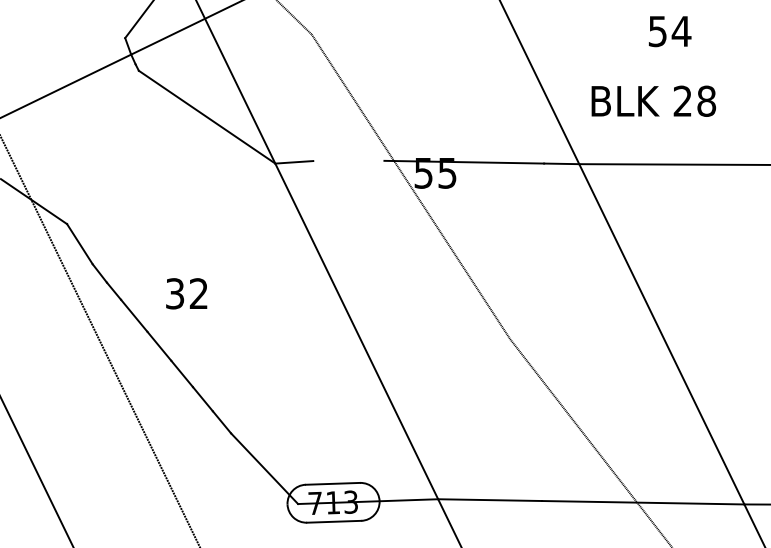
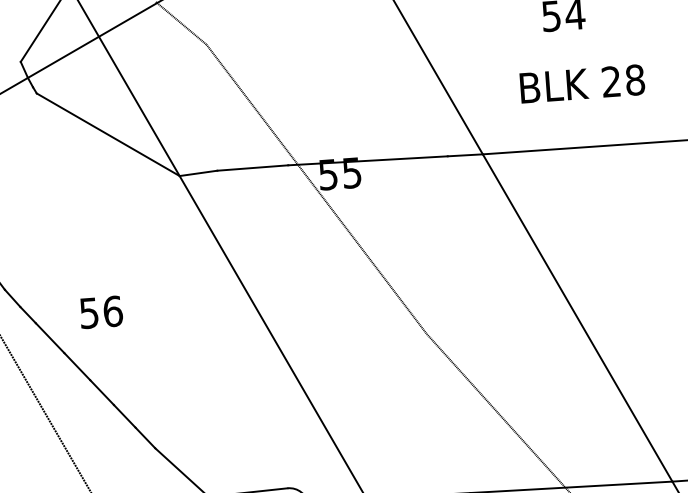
text: (653, 100) -> (582, 83), moved
line: (348, 160) -> (252, 167), added
text: (187, 293) -> (101, 312), 32 -> 56

